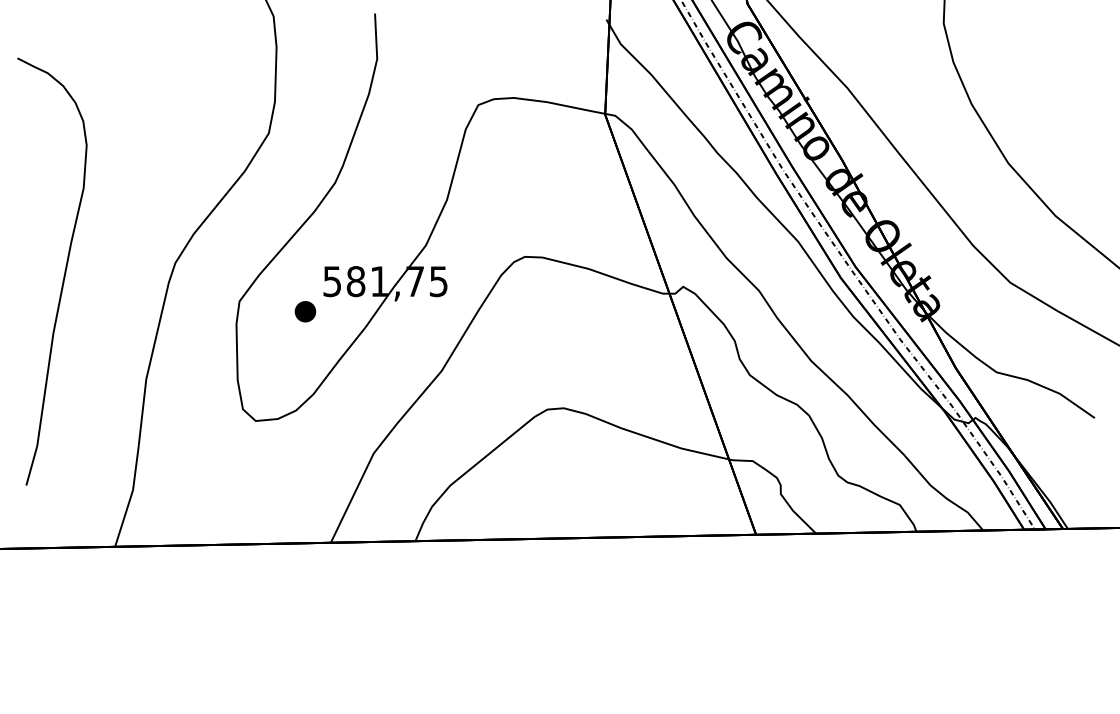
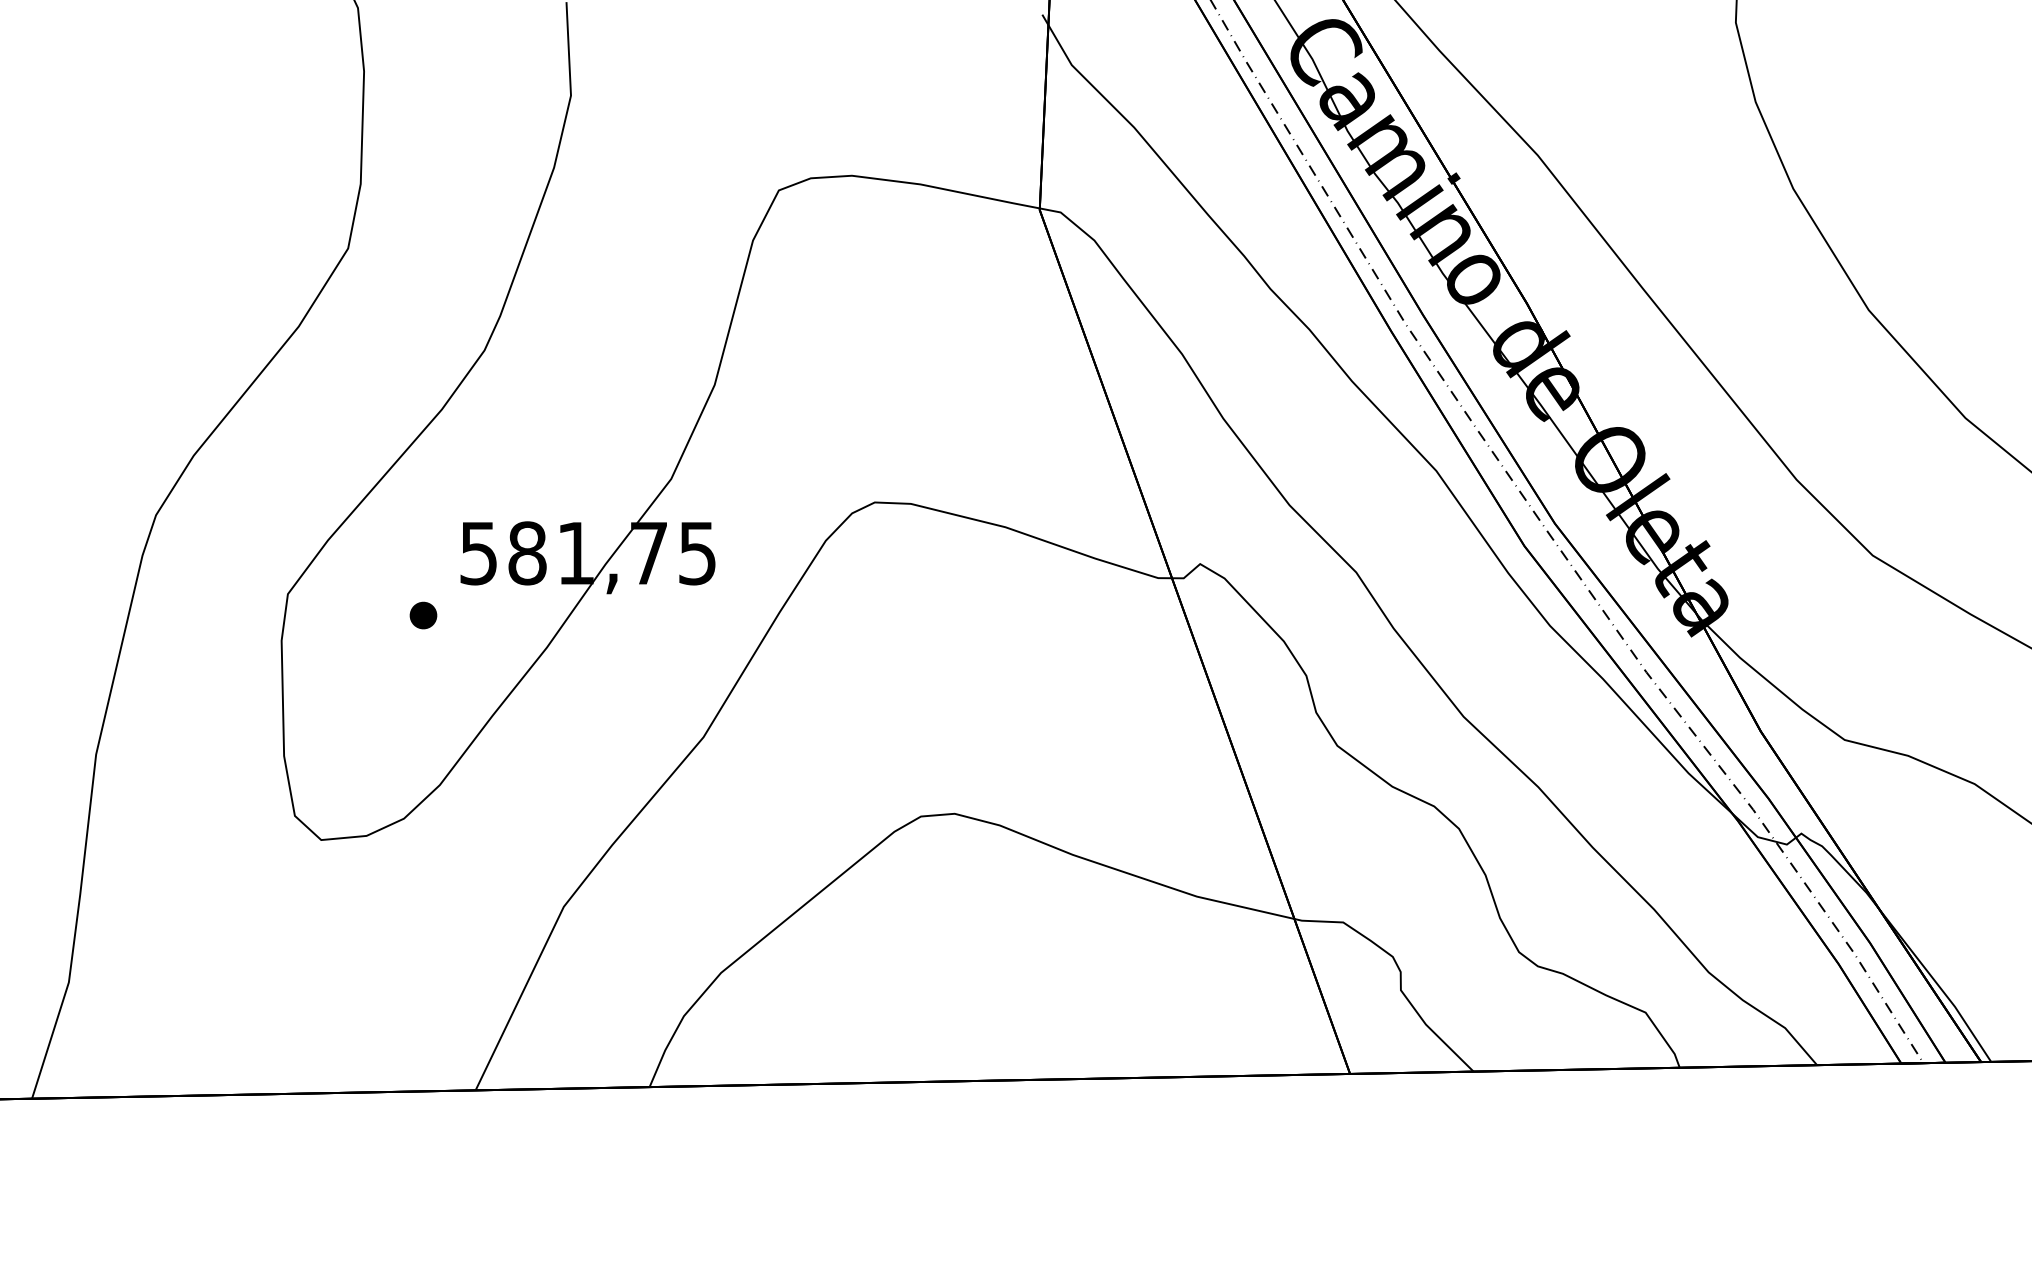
part: (305, 311) -> (423, 614), size x0.62

